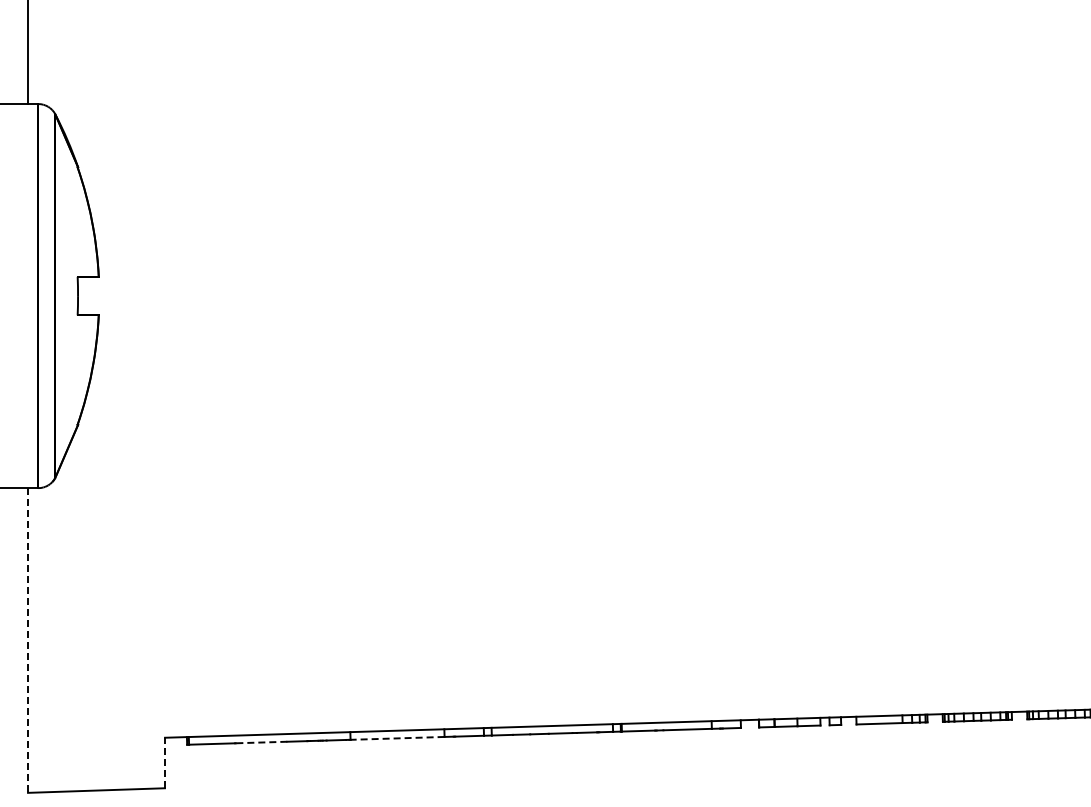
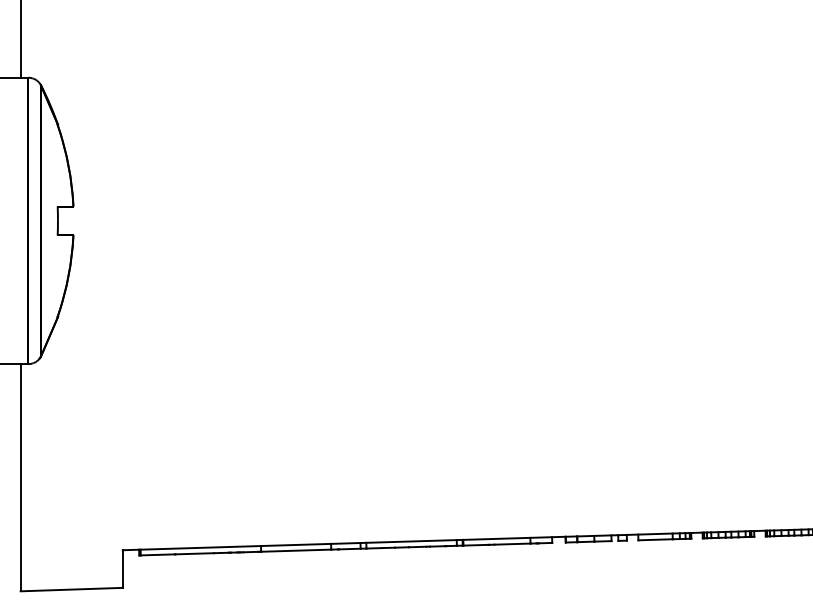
line: (28, 641) -> (21, 478), dashed -> solid
line: (397, 738) -> (296, 550), dashed -> solid
line: (261, 742) -> (194, 553), dashed -> solid
line: (165, 762) -> (123, 568), dashed -> solid

